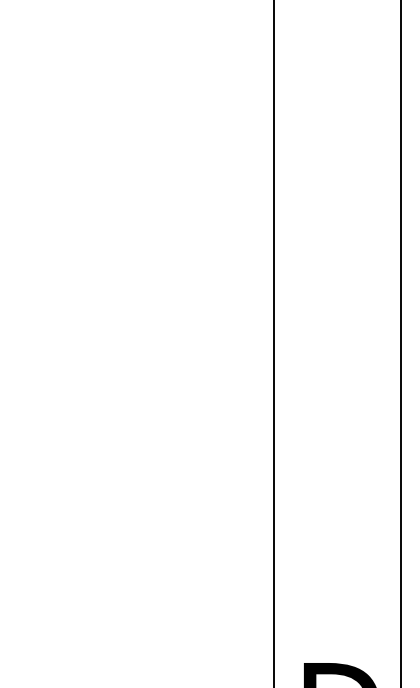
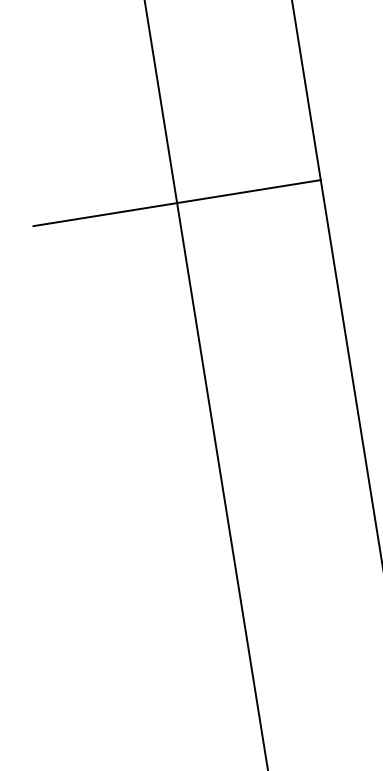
line: (273, 124) -> (176, 203), added

